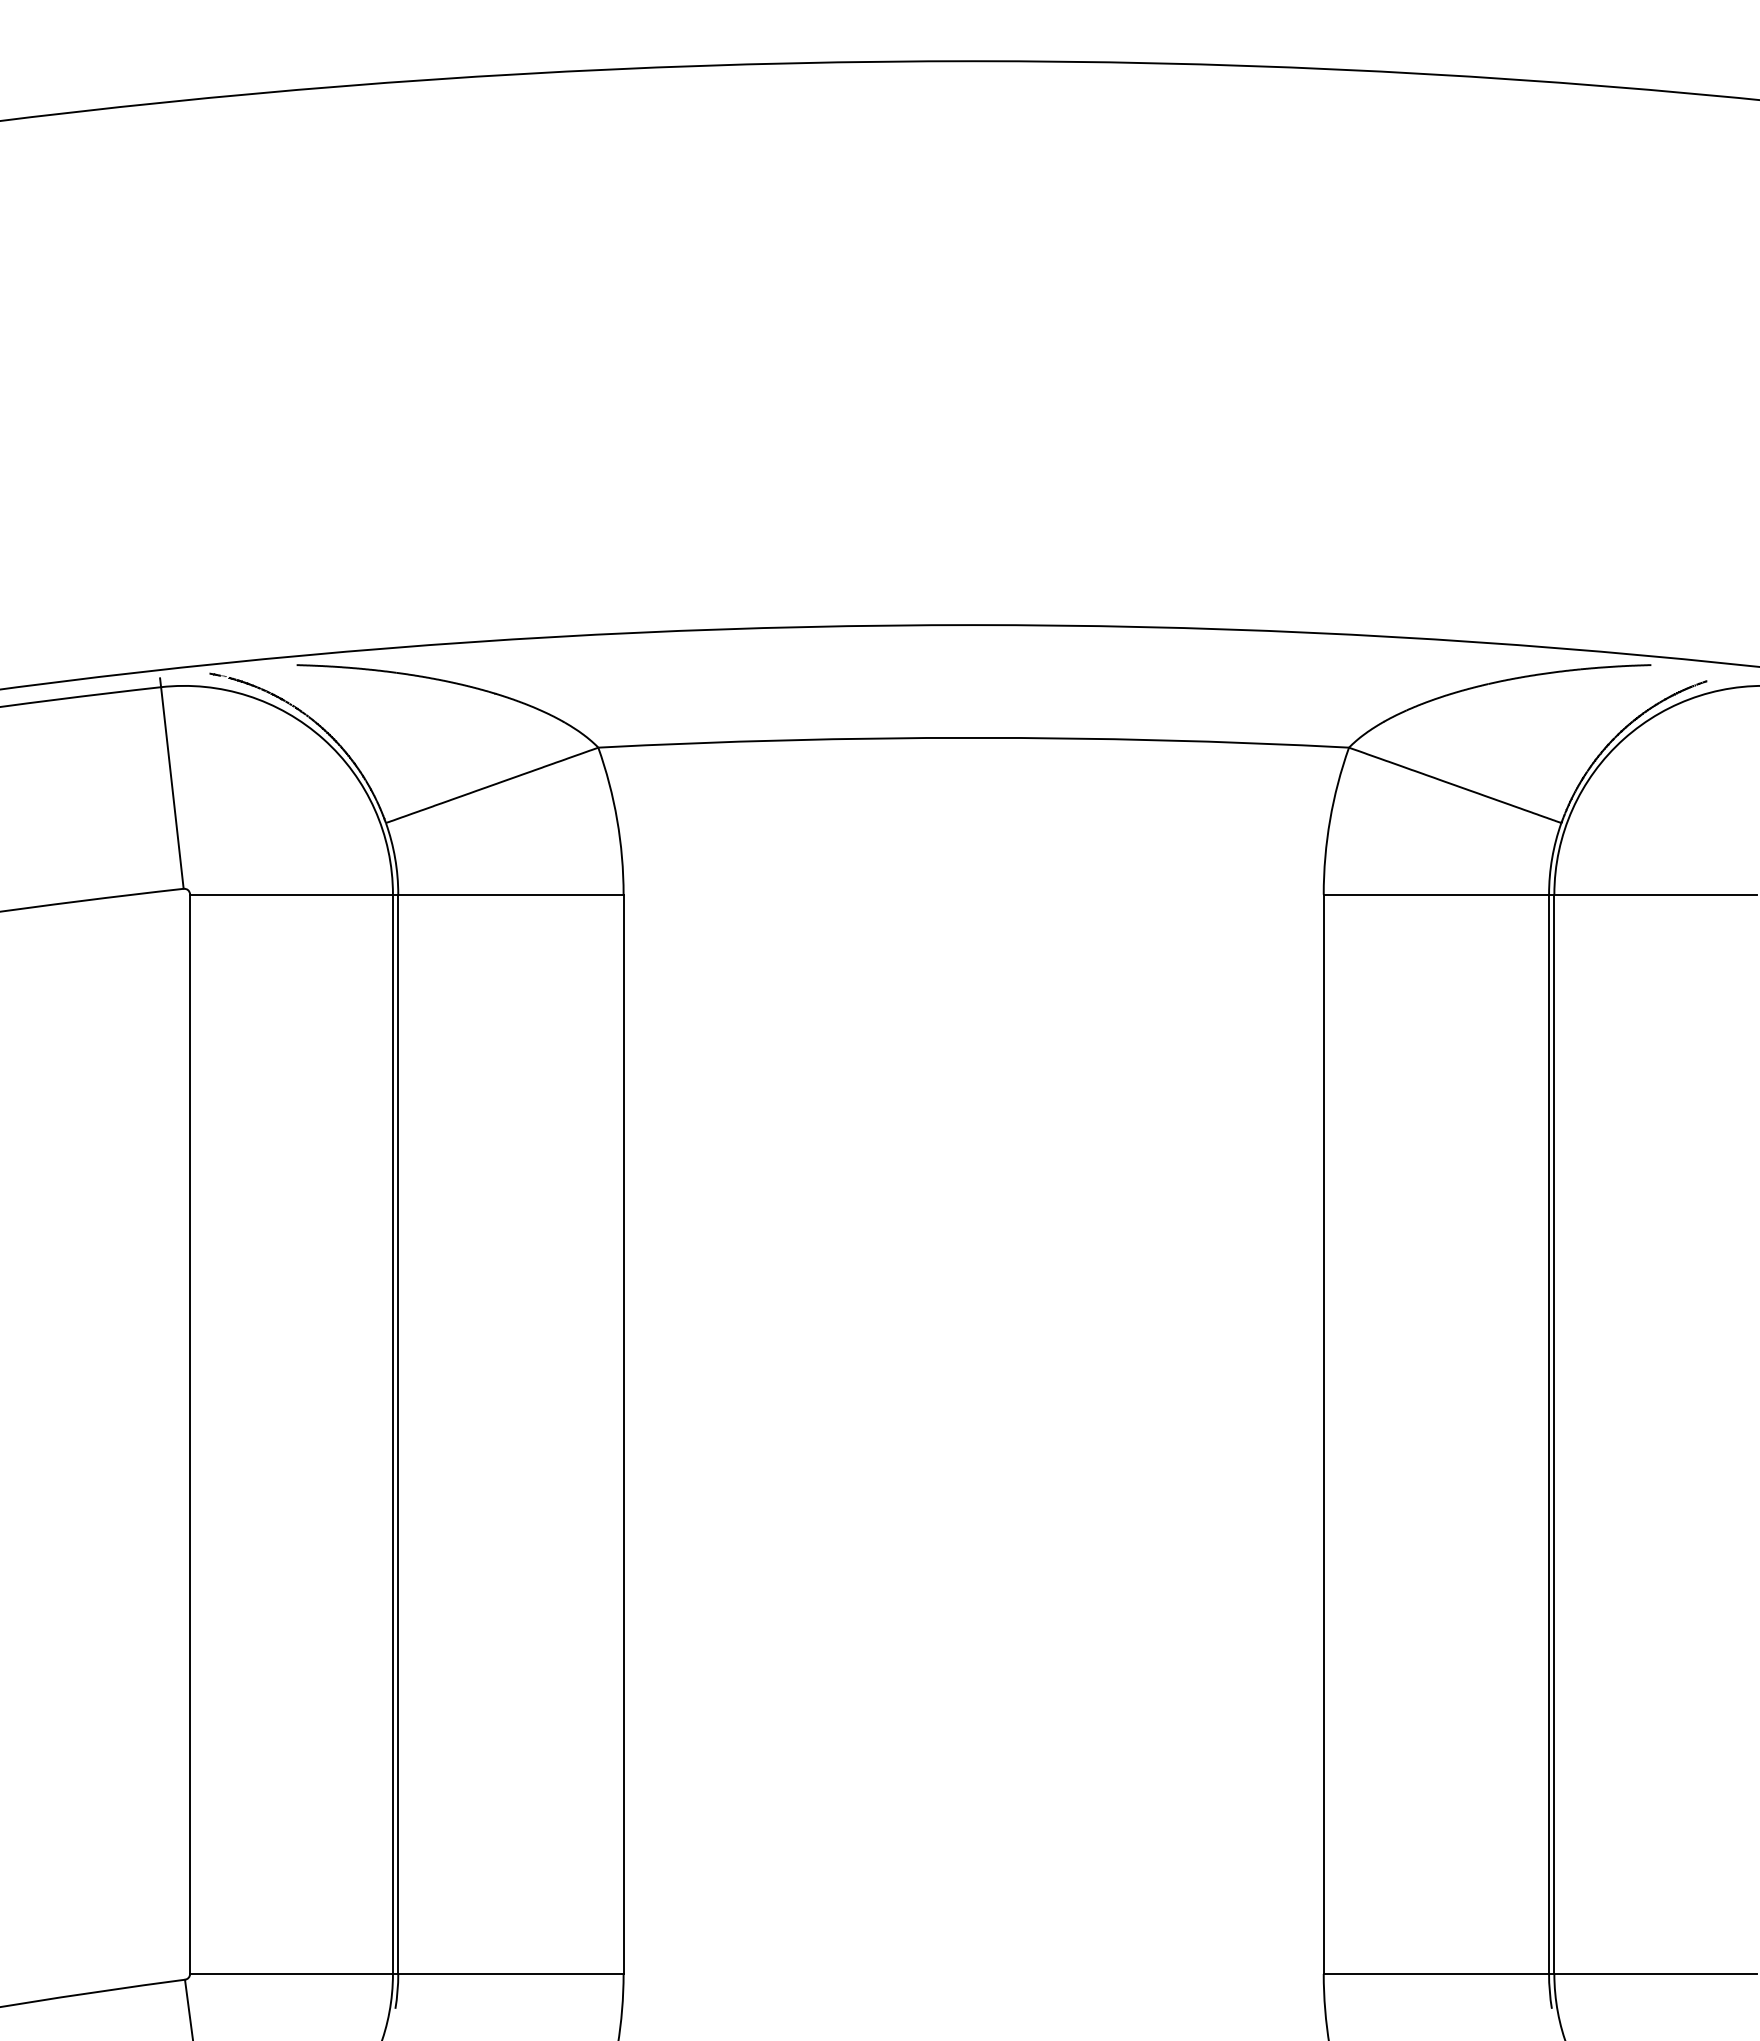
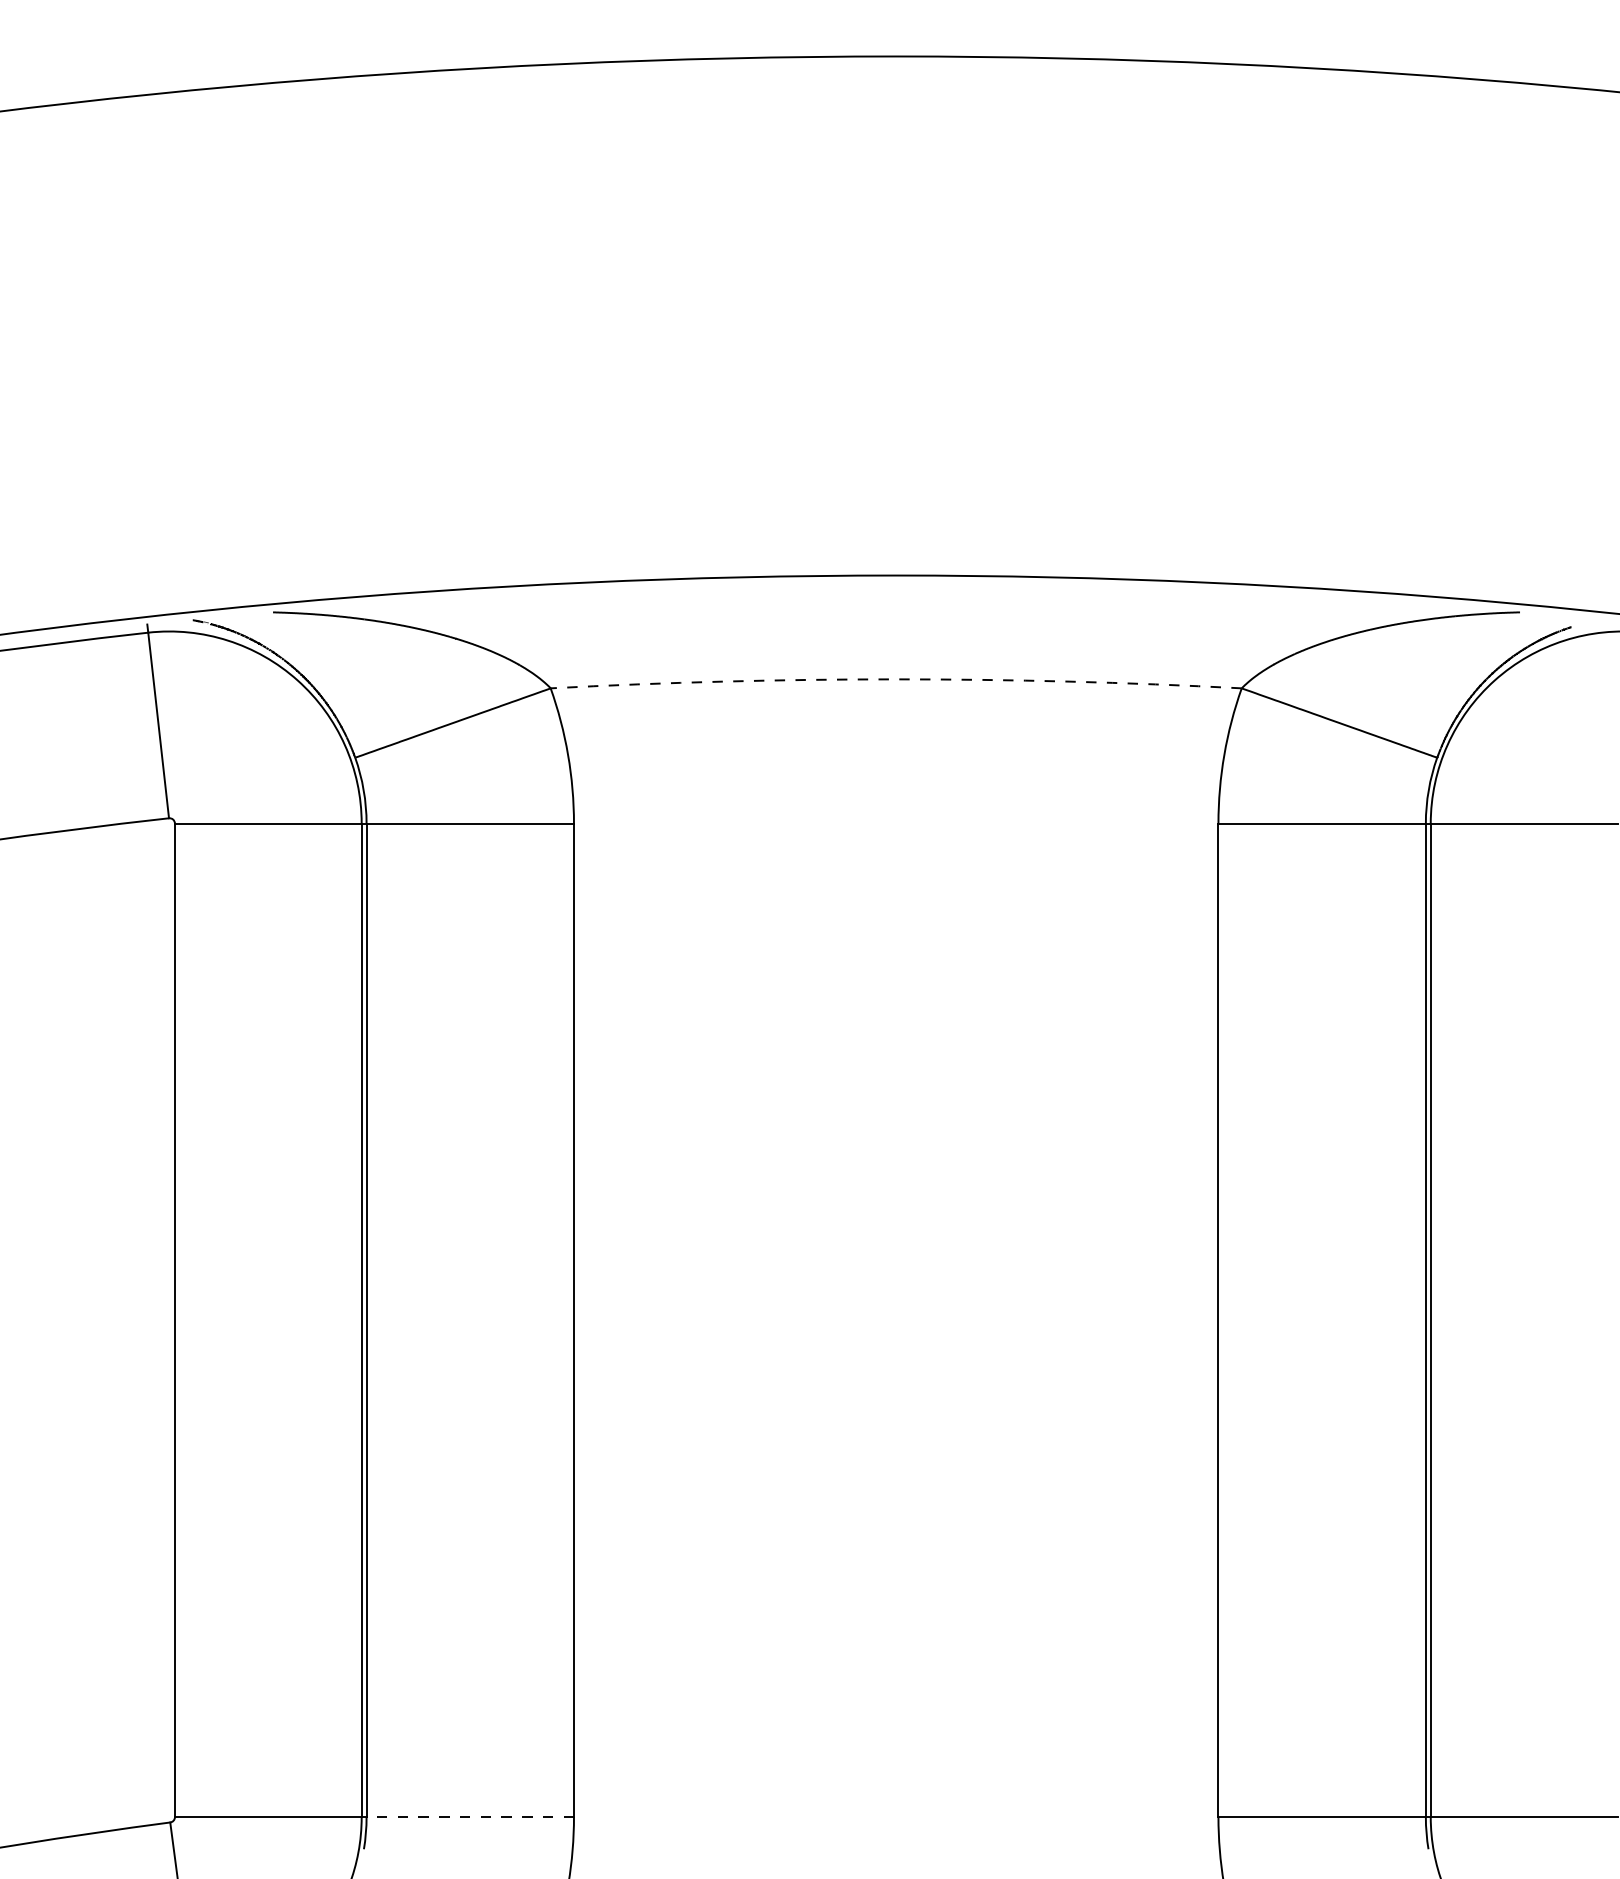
arc: (973, 737) -> (896, 678), solid -> dashed
line: (511, 1973) -> (470, 1816), solid -> dashed

